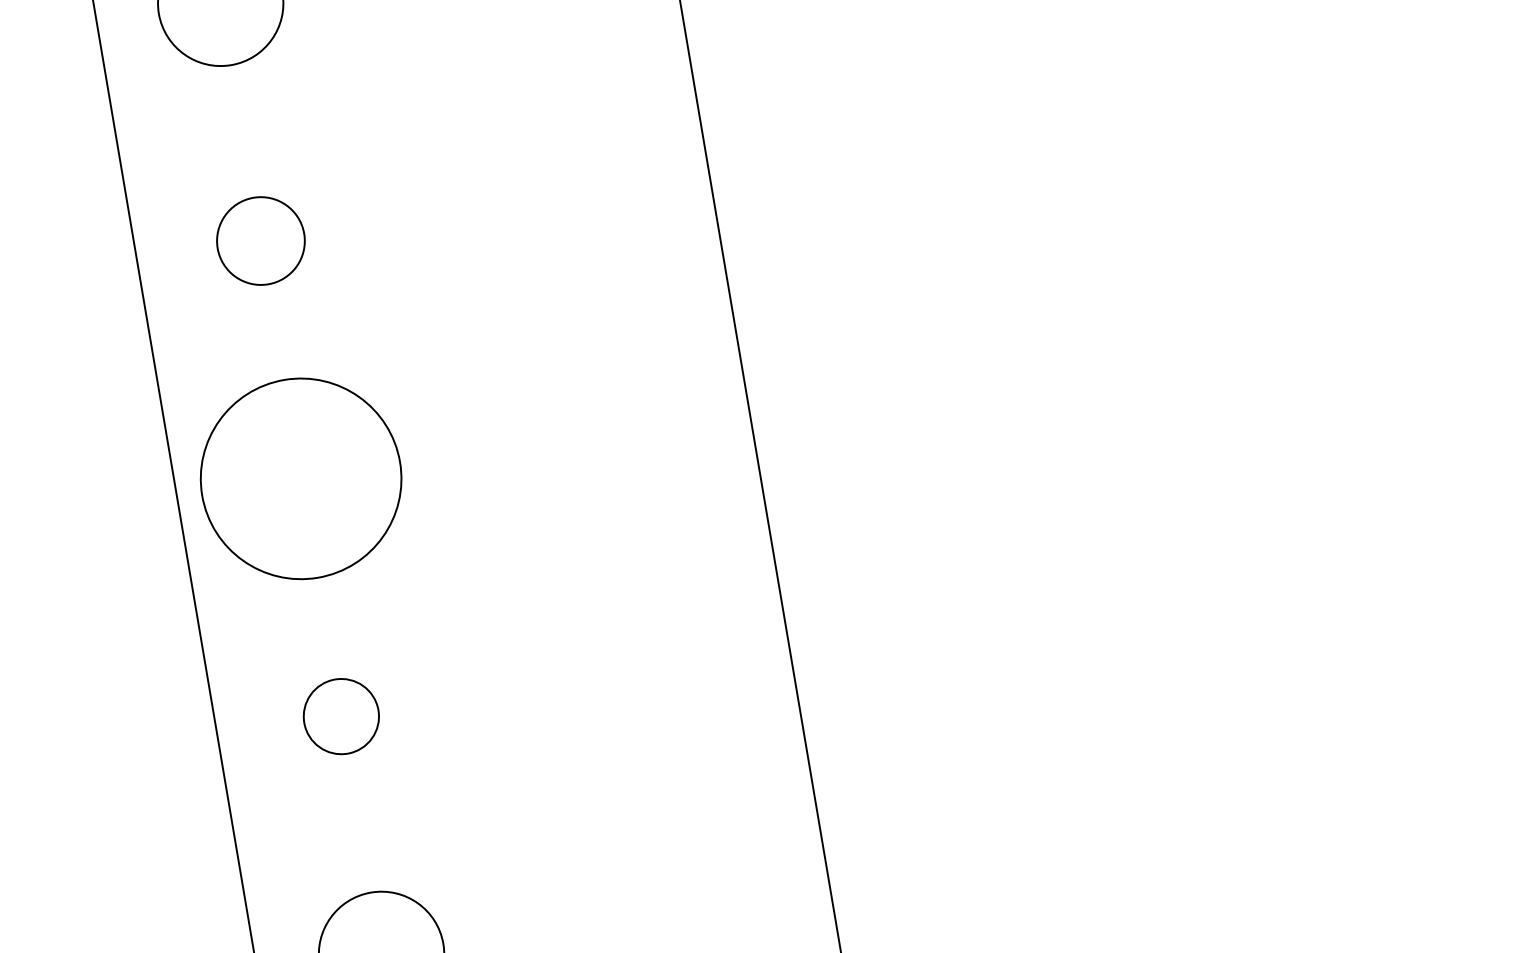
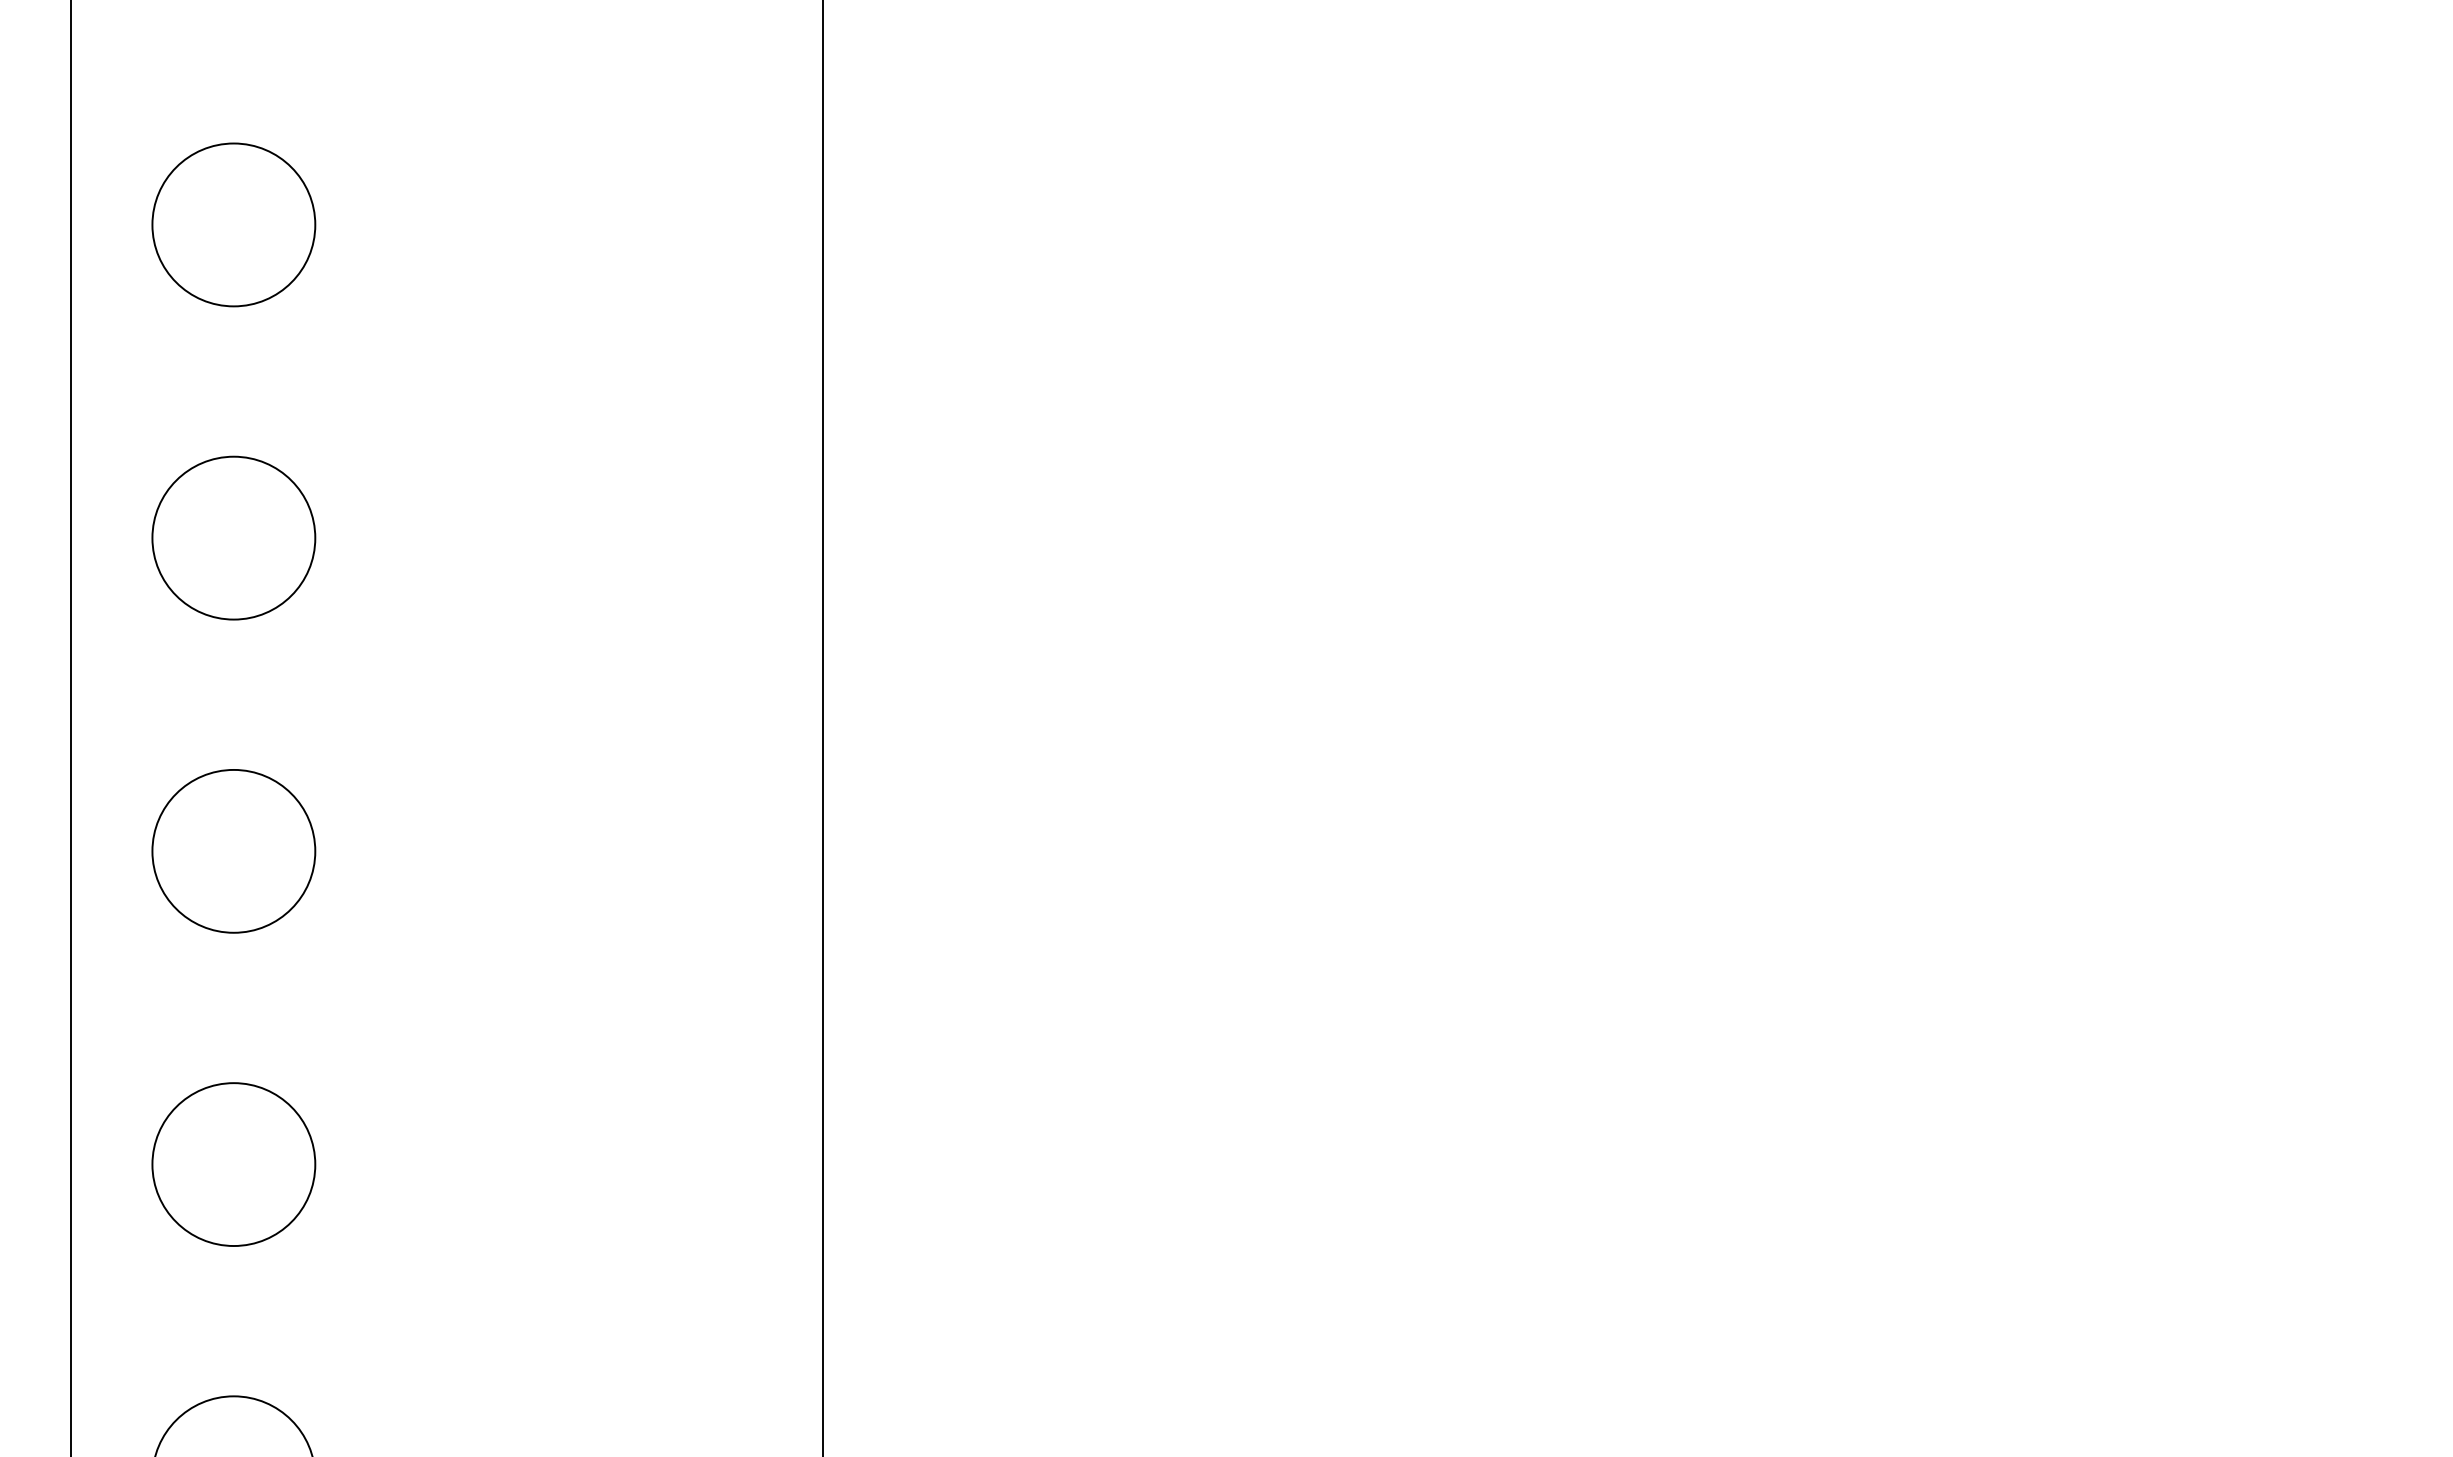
circle: (260, 240) -> (233, 537), size x1.43
circle: (300, 478) -> (233, 850), size x0.62
circle: (341, 716) -> (233, 1164), size x1.67

